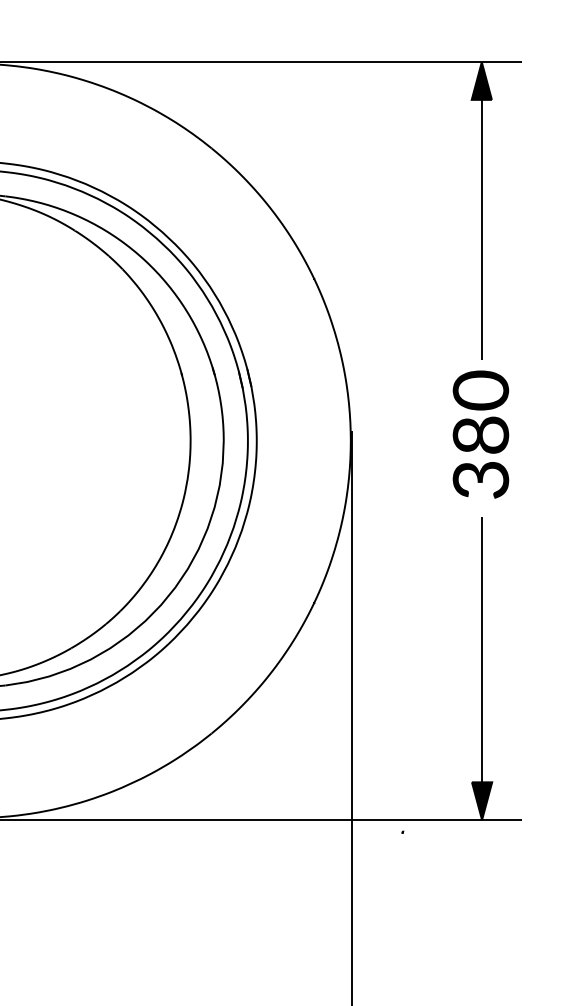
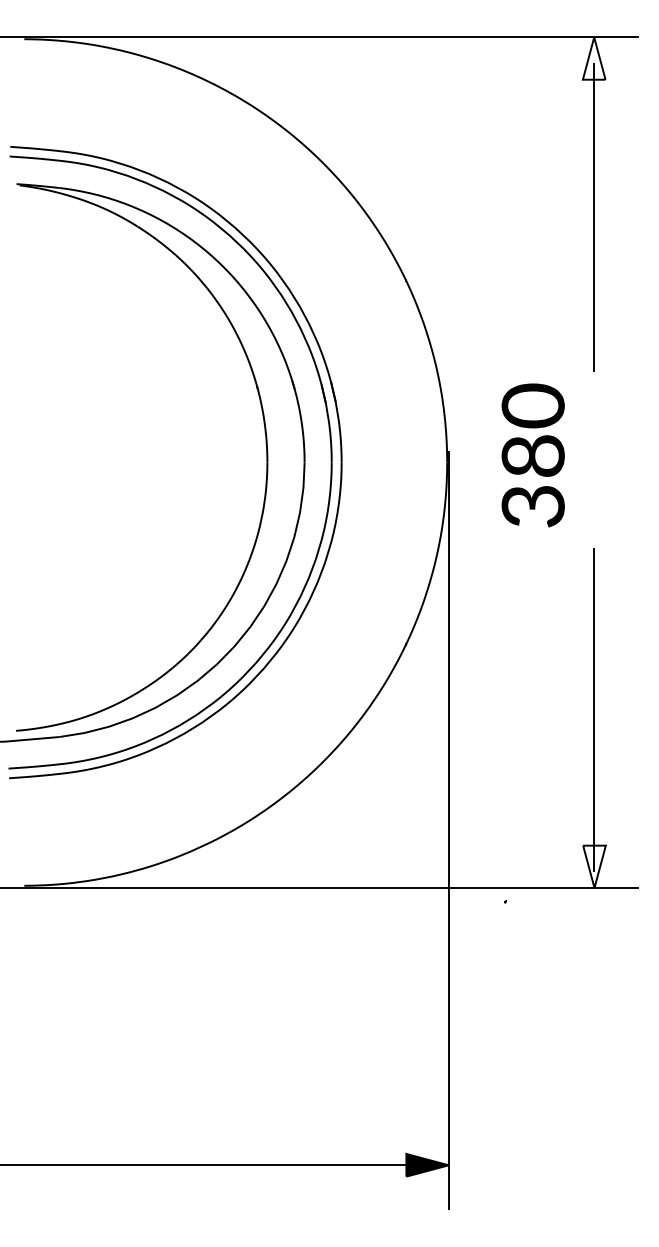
fill: (481, 80) -> (593, 58), removed
text: (480, 434) -> (532, 455), moved
fill: (482, 800) -> (594, 866), removed

